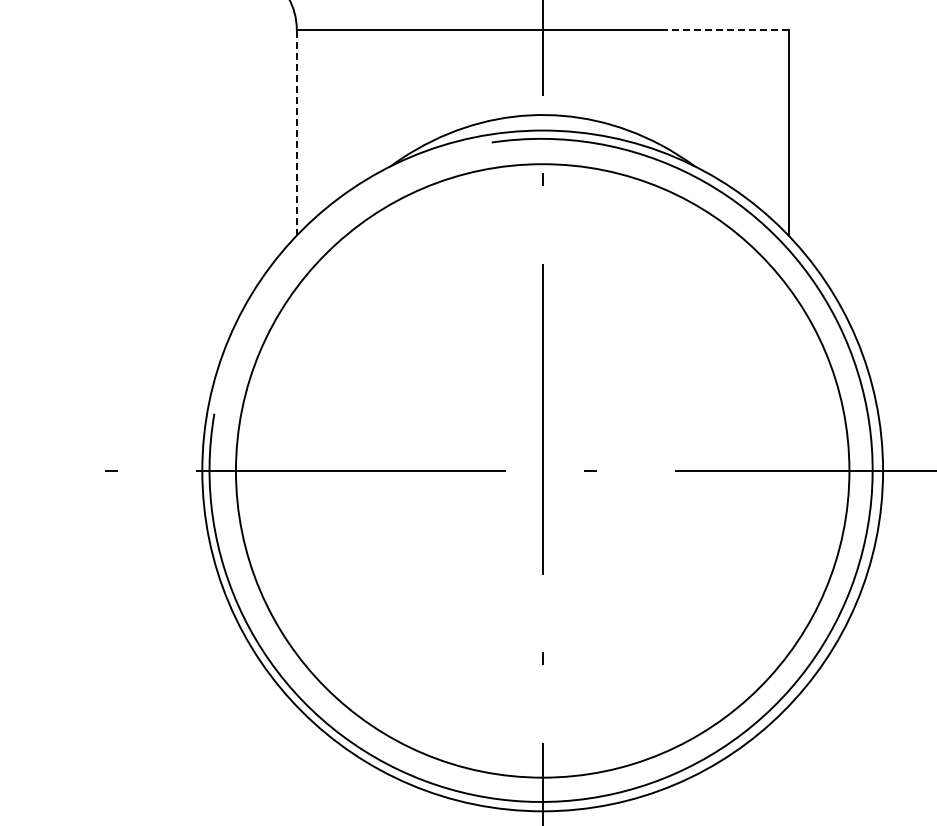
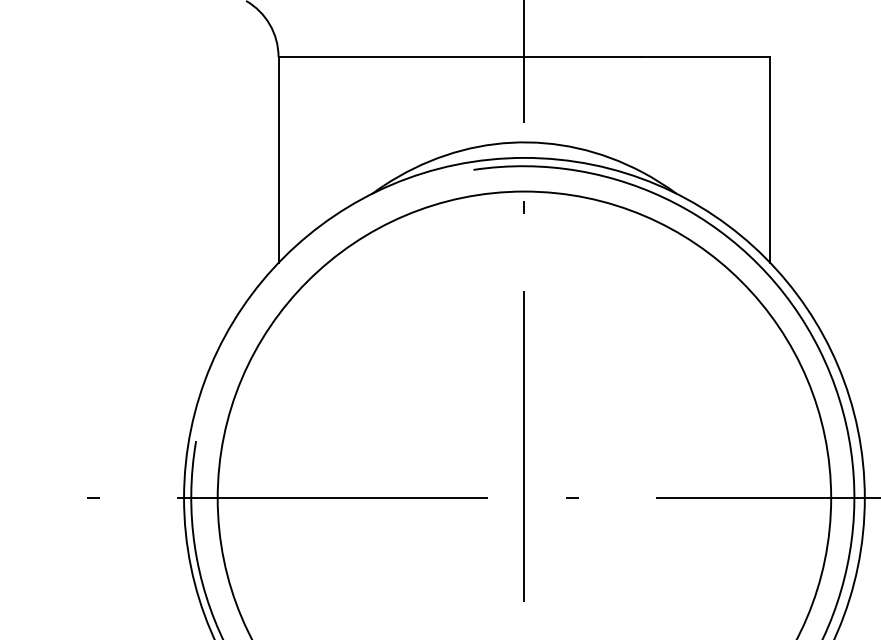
line: (724, 29) -> (706, 56), dashed -> solid
line: (296, 132) -> (278, 159), dashed -> solid

